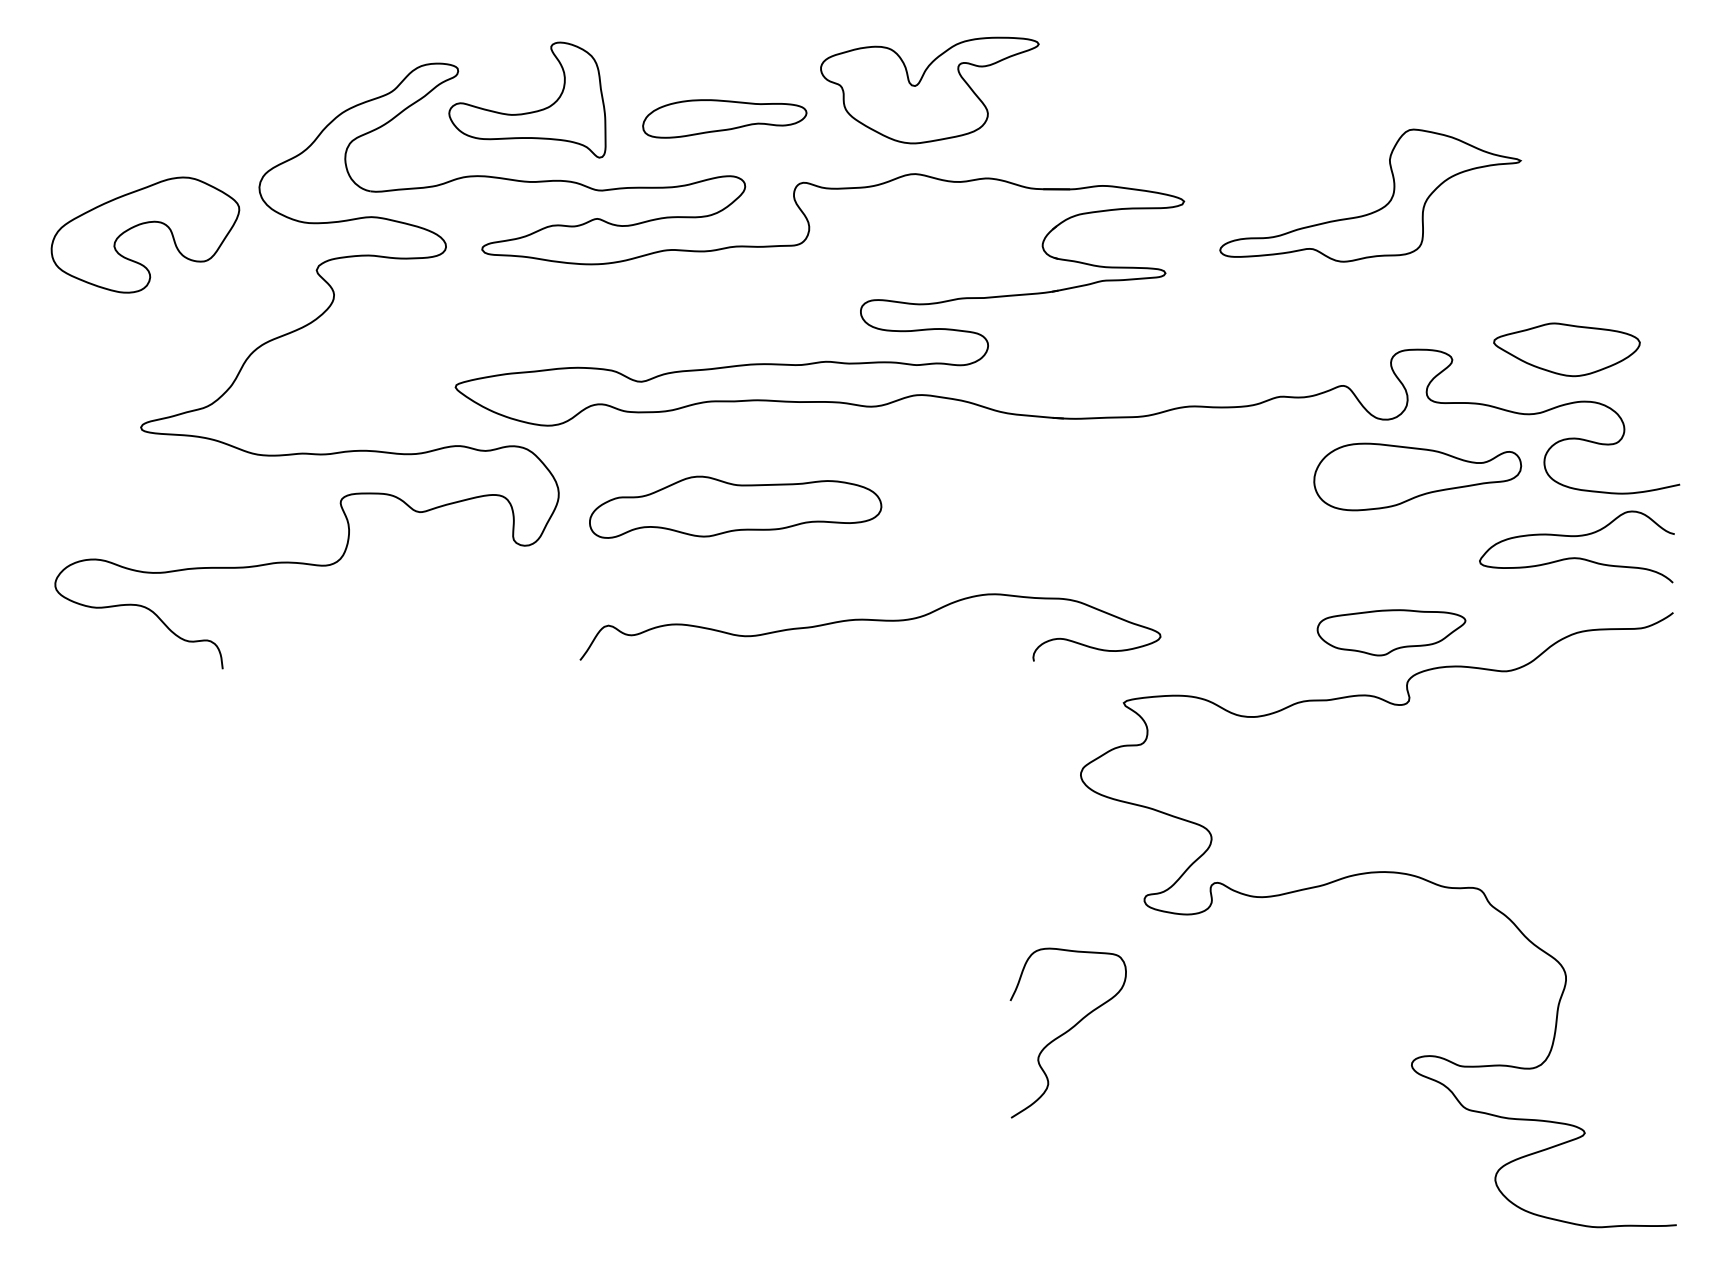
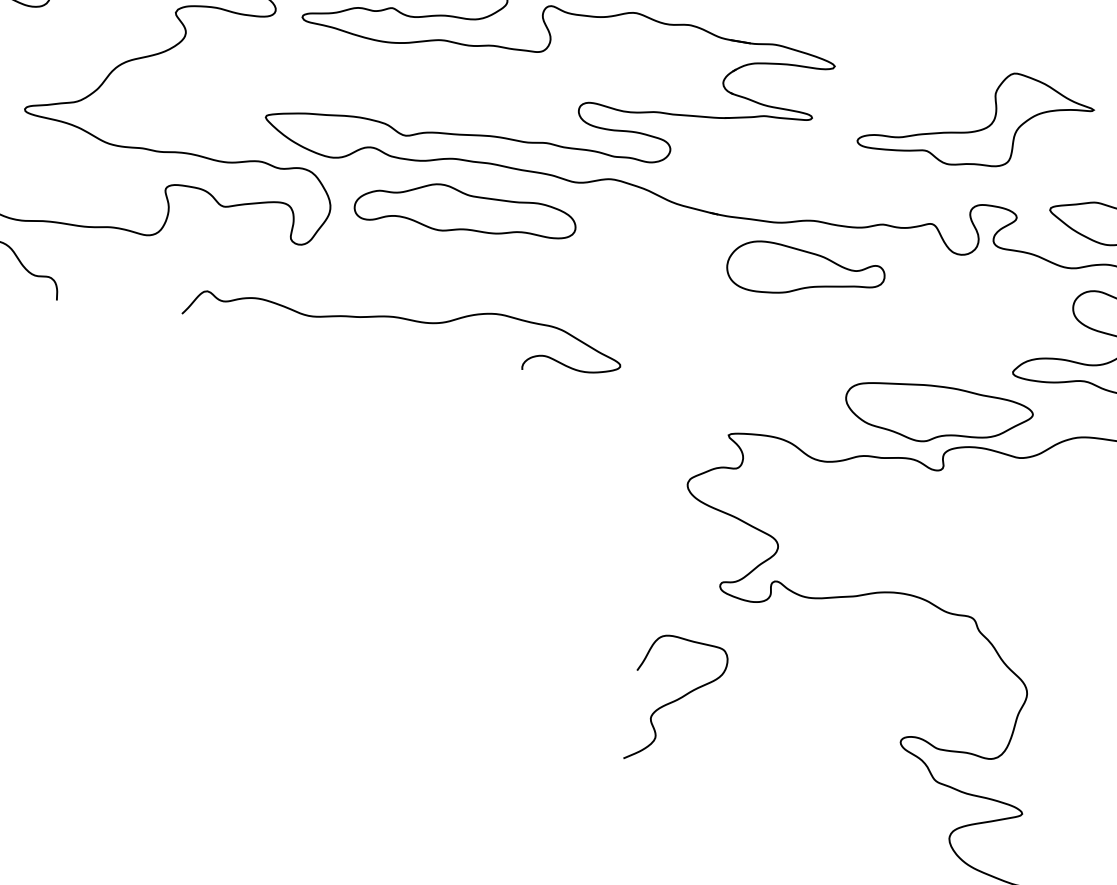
part: (1377, 209) -> (980, 129), moved
part: (1417, 476) -> (805, 273), moved
part: (735, 506) -> (466, 211), moved
curve: (870, 620) -> (404, 319), moved
part: (1391, 632) -> (938, 414), size x1.67
curve: (1067, 1032) -> (676, 701), moved

